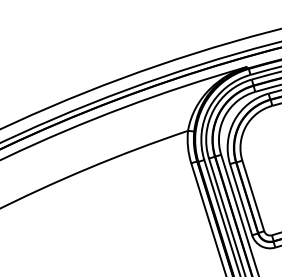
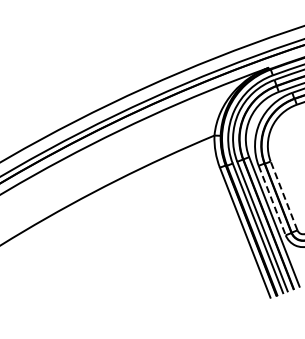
line: (253, 195) -> (284, 195), solid -> dashed
line: (241, 200) -> (272, 201), solid -> dashed

